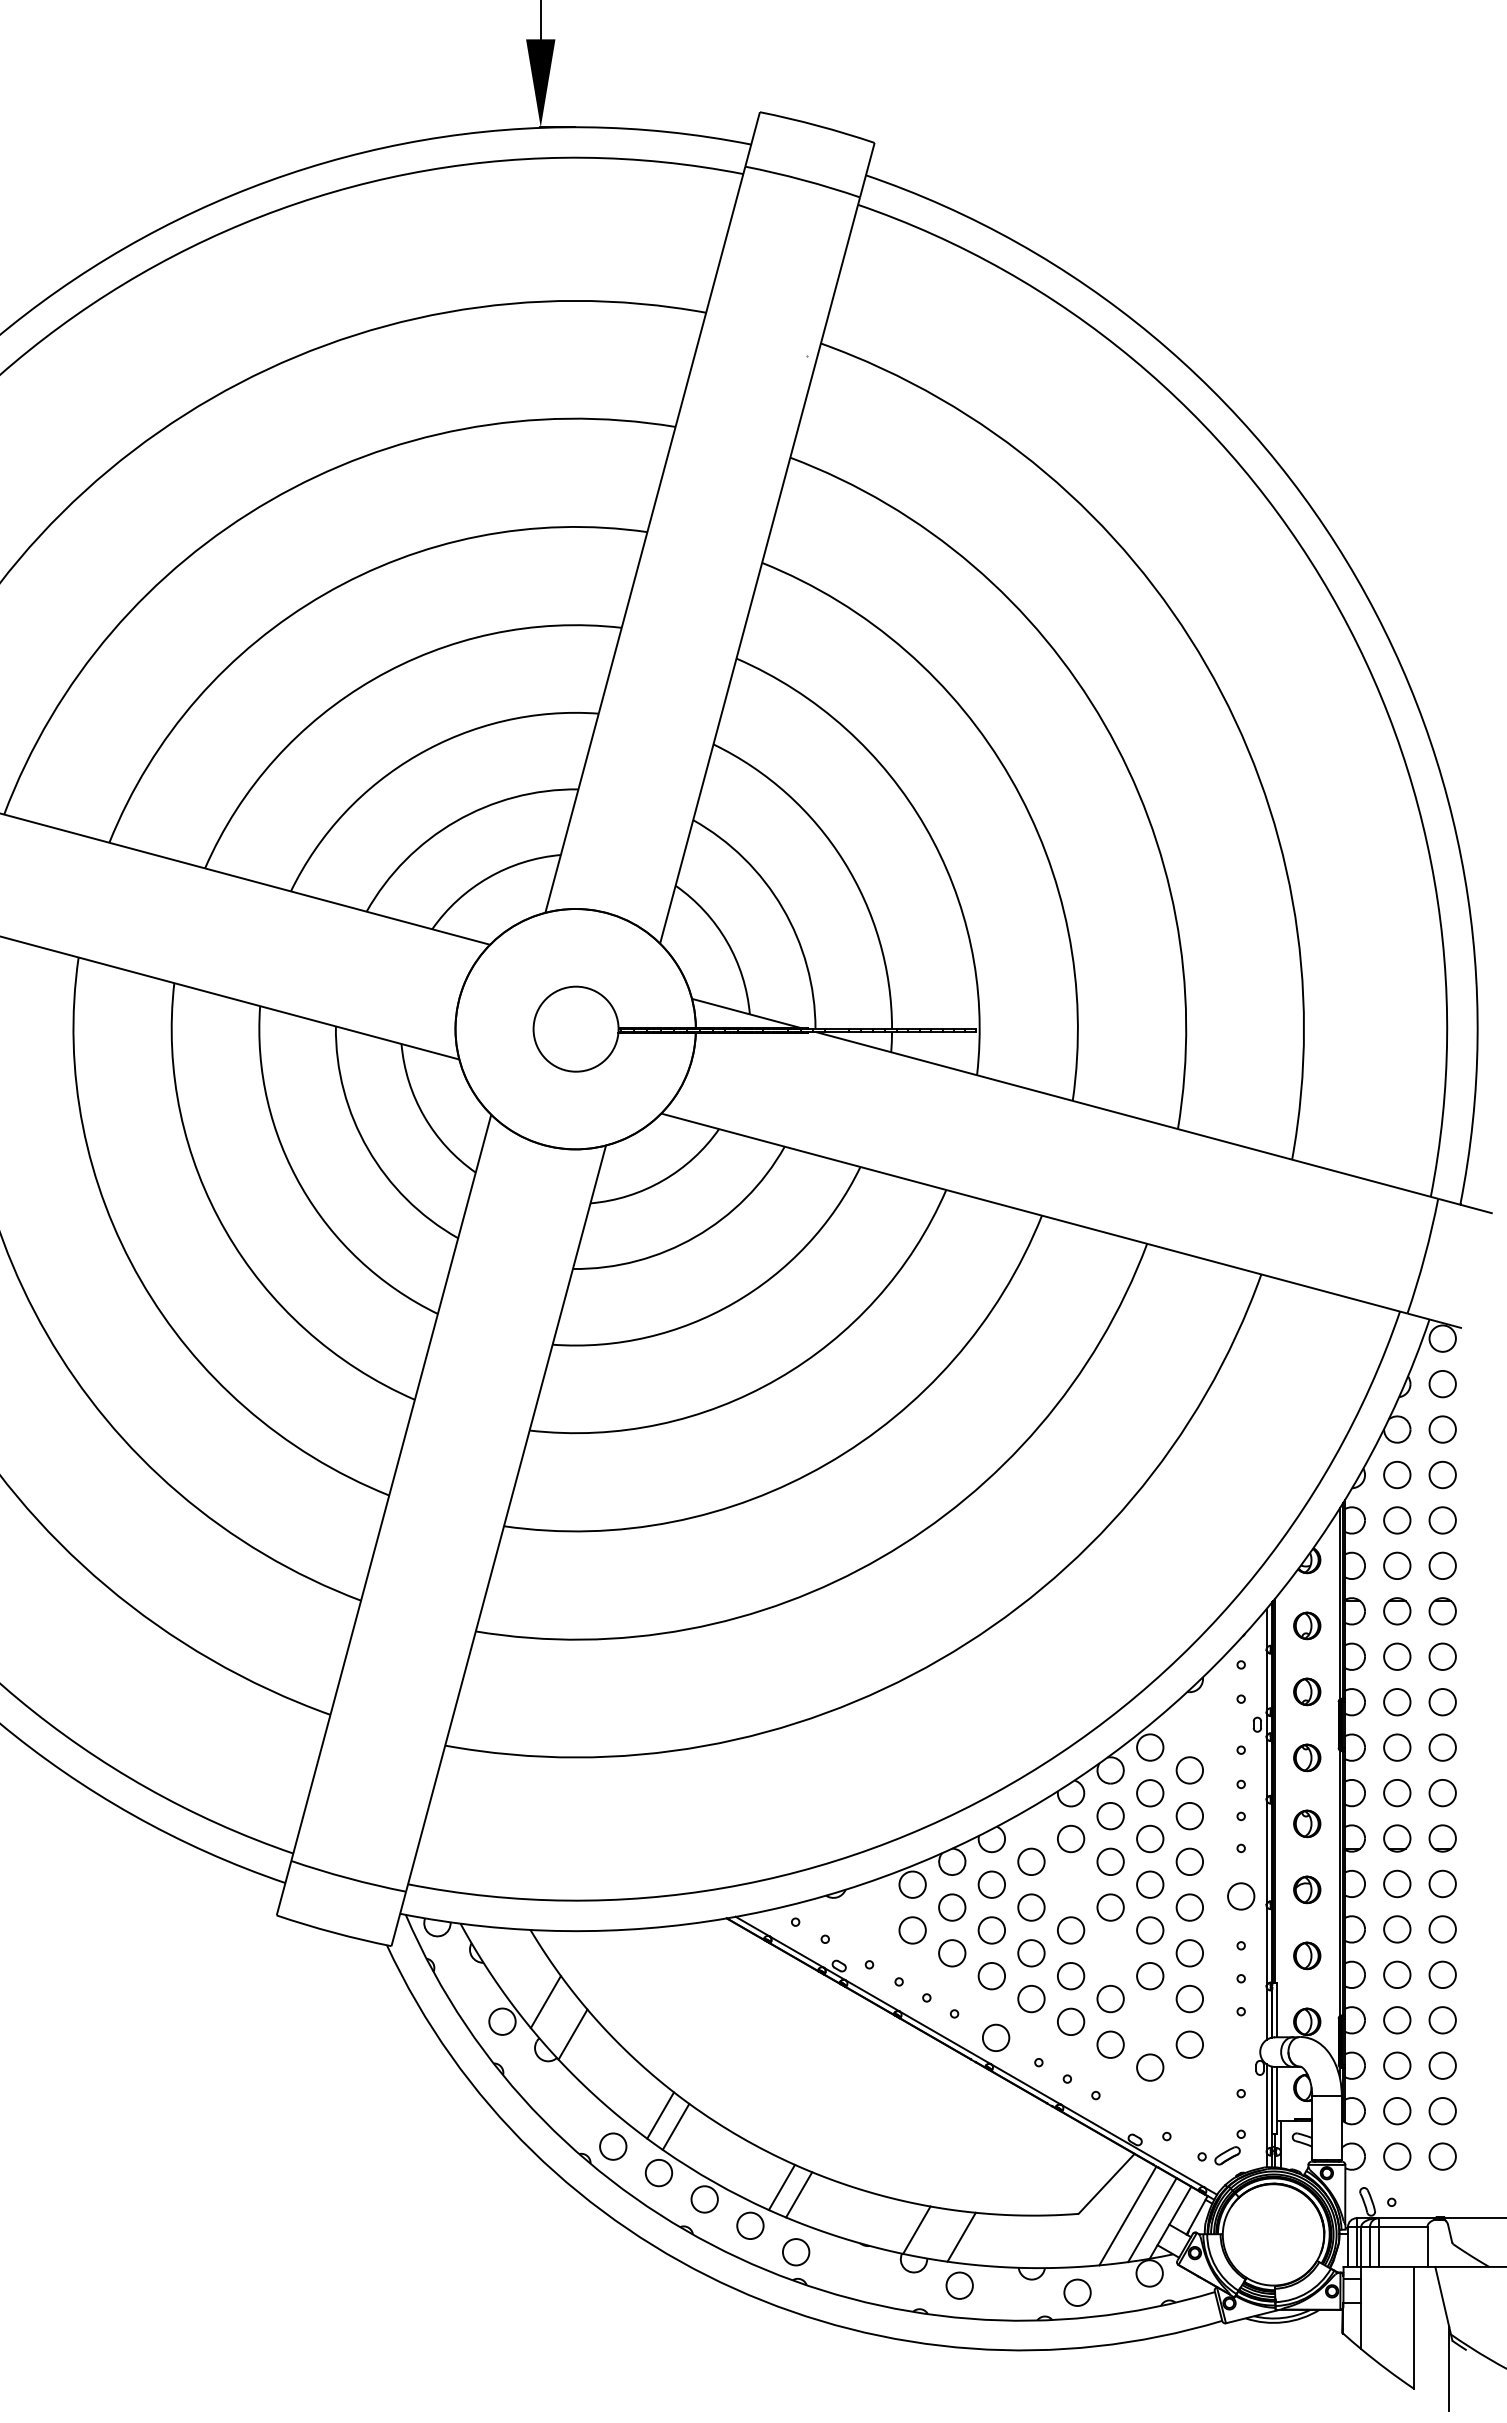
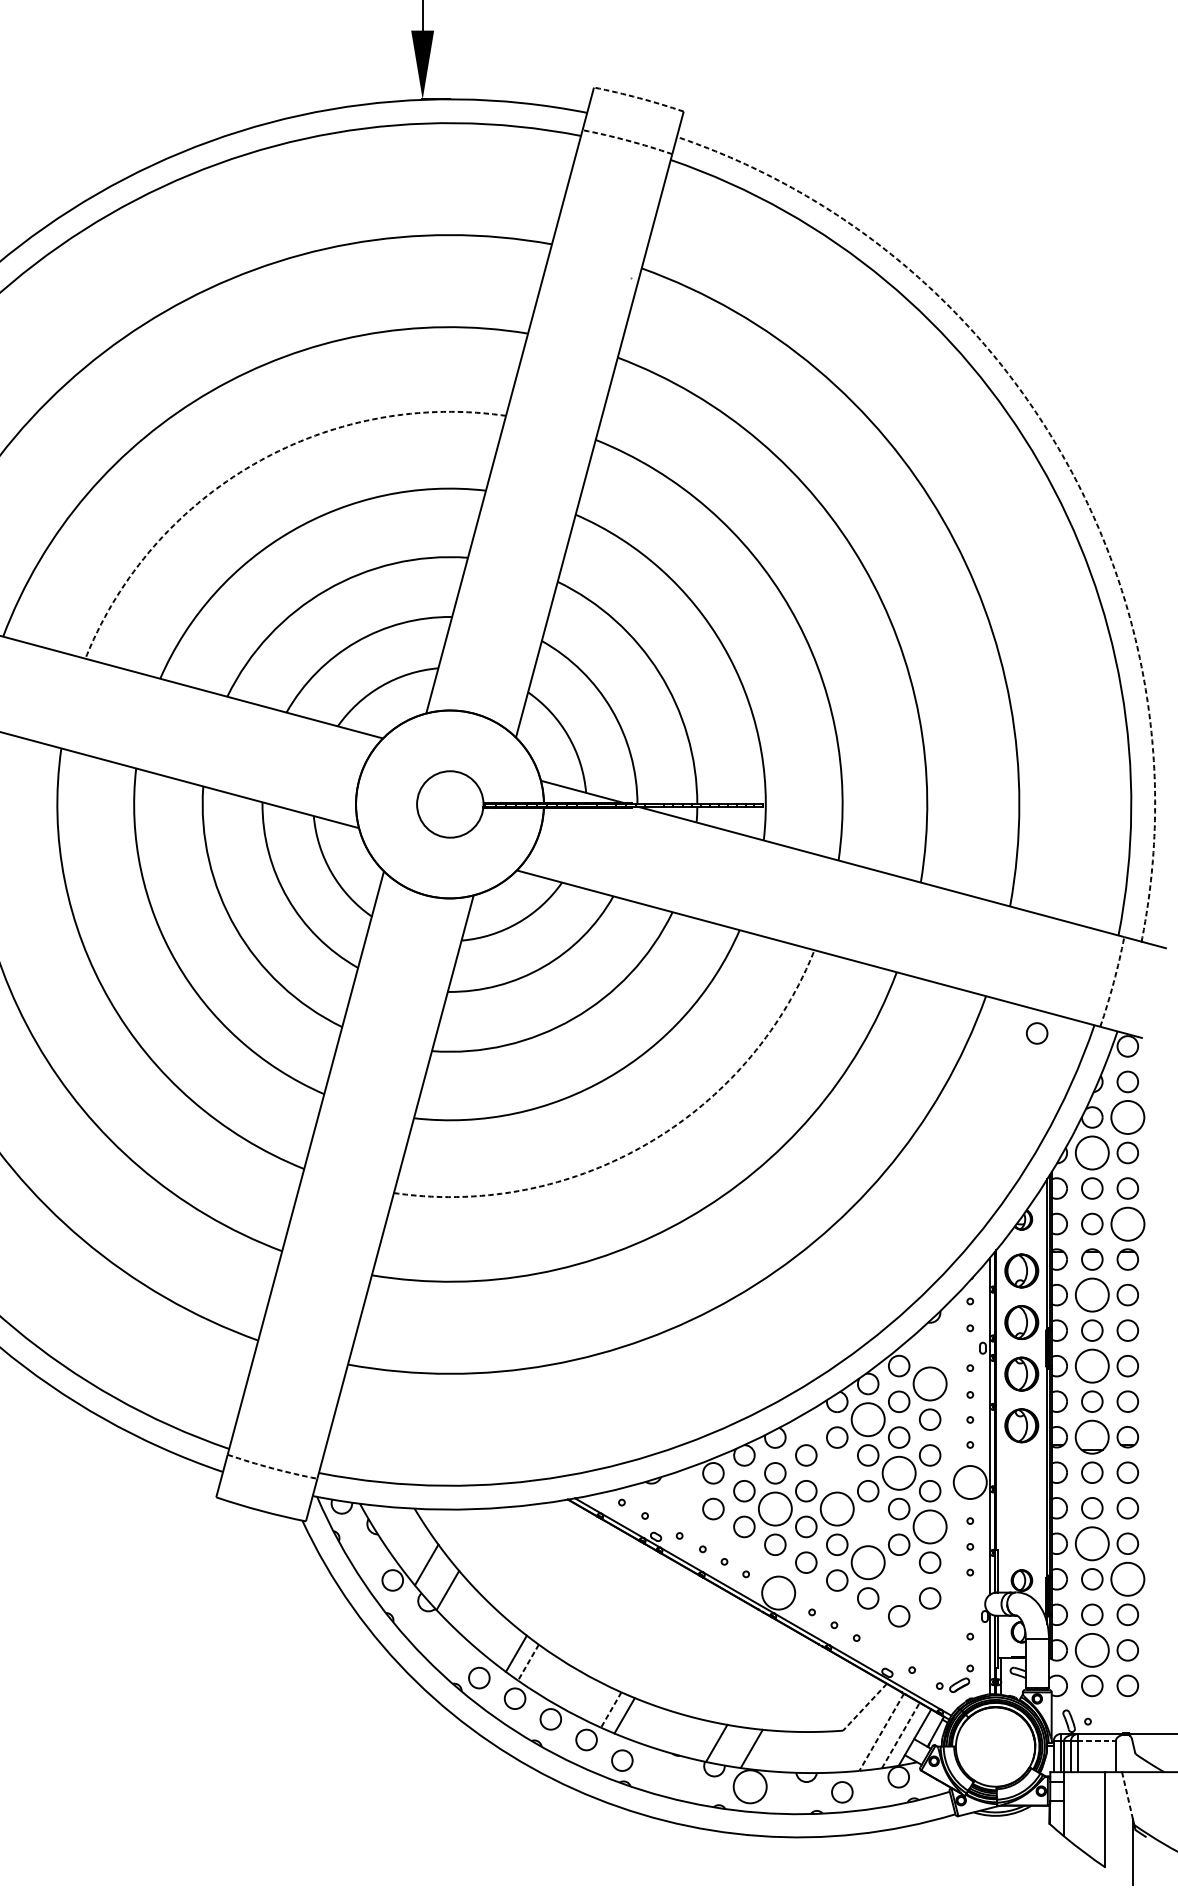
arc: (817, 125) -> (639, 97), solid -> dashed
arc: (803, 180) -> (628, 140), solid -> dashed
arc: (1356, 578) -> (1060, 452), solid -> dashed
arc: (324, 594) -> (253, 464), solid -> dashed
arc: (1424, 1256) -> (1113, 982), solid -> dashed
circle: (1326, 1322) -> (1036, 1033), added
circle: (1442, 1429) -> (1127, 1117), size x1.6
arc: (826, 1464) -> (646, 1144), solid -> dashed
circle: (1397, 1474) -> (1092, 1152), size x1.6
circle: (1442, 1565) -> (1127, 1223), size x1.6
part: (1307, 1625) -> (1022, 1270), size x1.6
circle: (1397, 1656) -> (1092, 1294), size x1.6
part: (1307, 1691) -> (1022, 1322), size x1.6
circle: (1397, 1747) -> (1092, 1366), size x1.6
part: (1307, 1757) -> (1022, 1373), size x1.6
circle: (1189, 1770) -> (929, 1384), size x1.6
circle: (1110, 1815) -> (868, 1419), size x1.6
part: (1307, 1823) -> (1022, 1425), size x1.6
part: (1397, 1838) -> (1092, 1437), size x1.6
arc: (348, 1878) -> (272, 1468), solid -> dashed
circle: (1150, 1884) -> (899, 1473), size x1.6
part: (1307, 1889) -> (1022, 1477), removed
circle: (1241, 1896) -> (970, 1482), size x1.6
circle: (991, 1930) -> (775, 1509), size x1.6
circle: (1070, 1930) -> (836, 1509), size x1.6
circle: (1189, 1953) -> (929, 1527), size x1.6
part: (1307, 1955) -> (1022, 1528), removed
circle: (1397, 1974) -> (1092, 1543), size x1.6
circle: (1110, 1998) -> (868, 1562), size x1.6
circle: (1442, 2020) -> (1127, 1579), size x1.6
circle: (995, 2037) -> (778, 1592), size x1.6
circle: (1397, 2111) -> (1092, 1650), size x1.6
line: (676, 2126) -> (528, 1662), solid -> dashed
line: (1106, 2183) -> (864, 1706), solid -> dashed
line: (781, 2187) -> (610, 1710), solid -> dashed
line: (1127, 2216) -> (881, 1732), solid -> dashed
line: (1152, 2219) -> (900, 1735), solid -> dashed
line: (1403, 2226) -> (1097, 1740), solid -> dashed
circle: (959, 2285) -> (750, 1786), size x1.6
line: (1442, 2296) -> (1127, 1795), solid -> dashed

